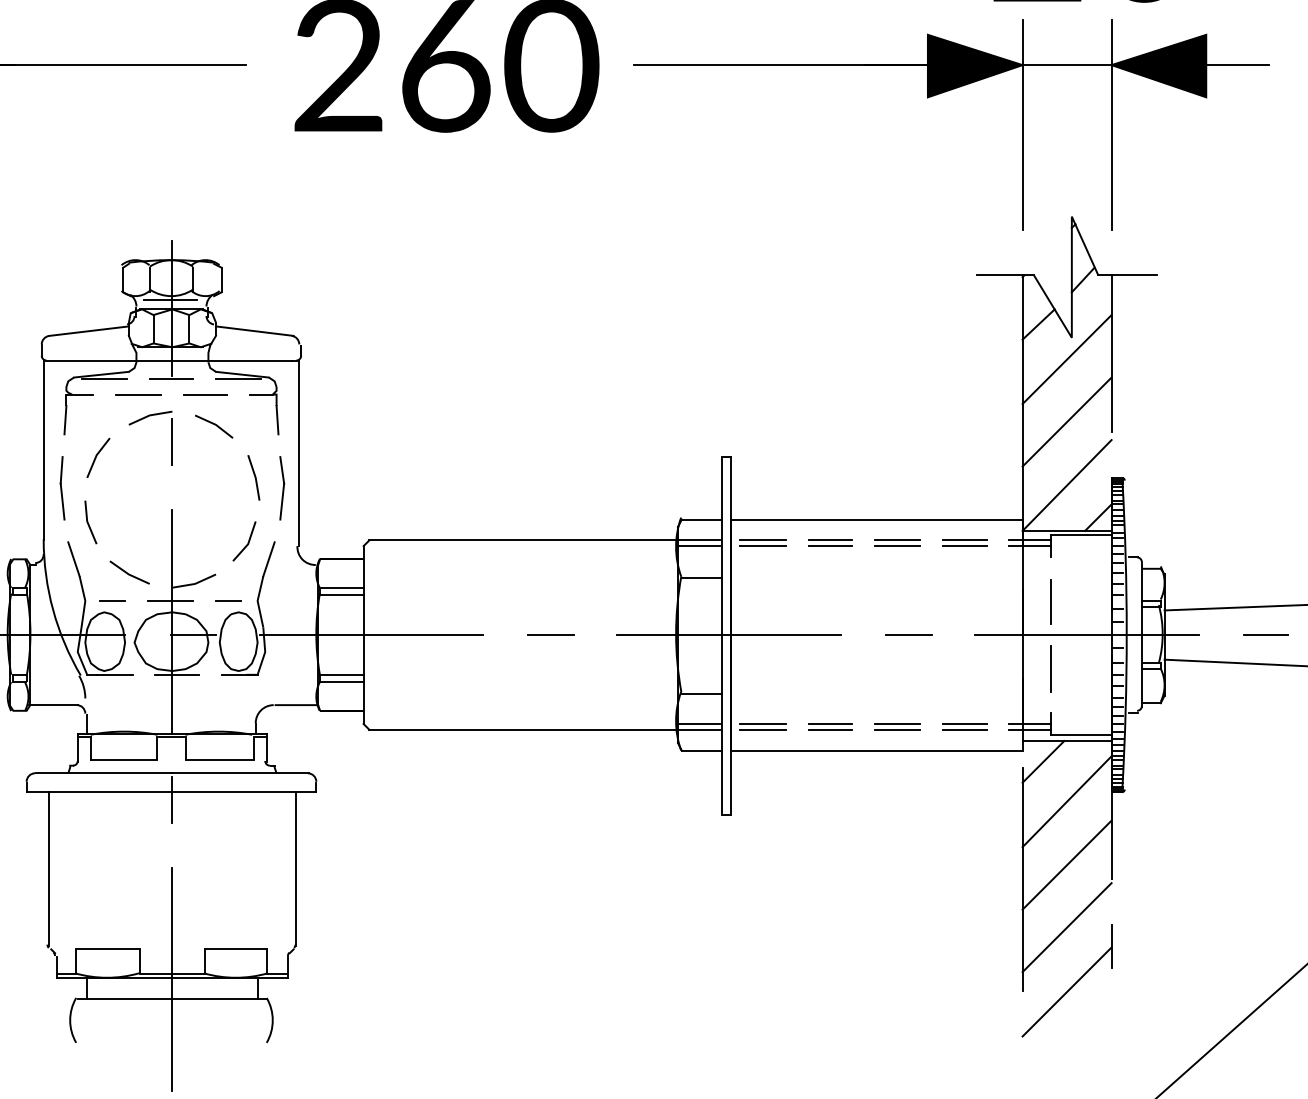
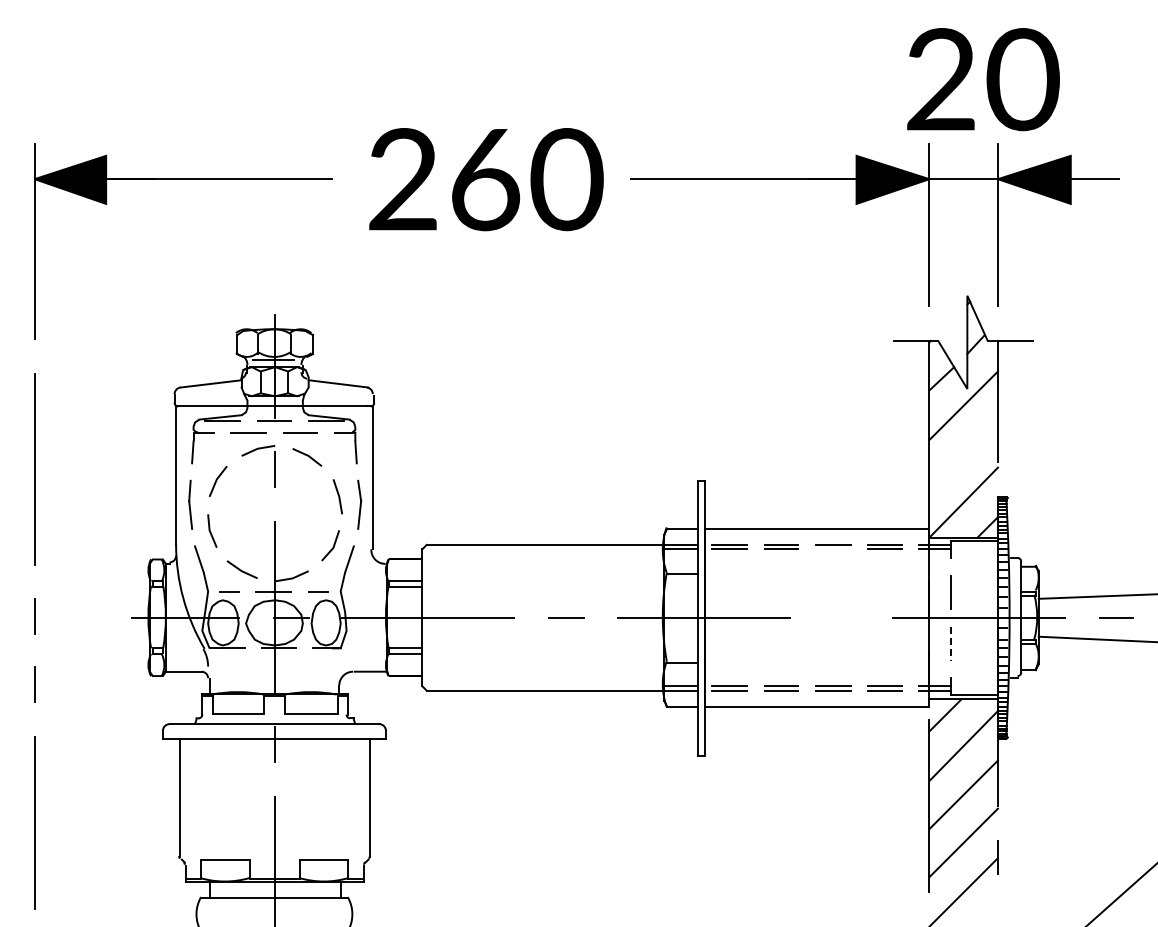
line: (1066, 421) -> (963, 453), removed
line: (896, 546) -> (832, 549), removed
line: (908, 634) -> (841, 617), removed
line: (1051, 669) -> (951, 644), solid -> dashed

